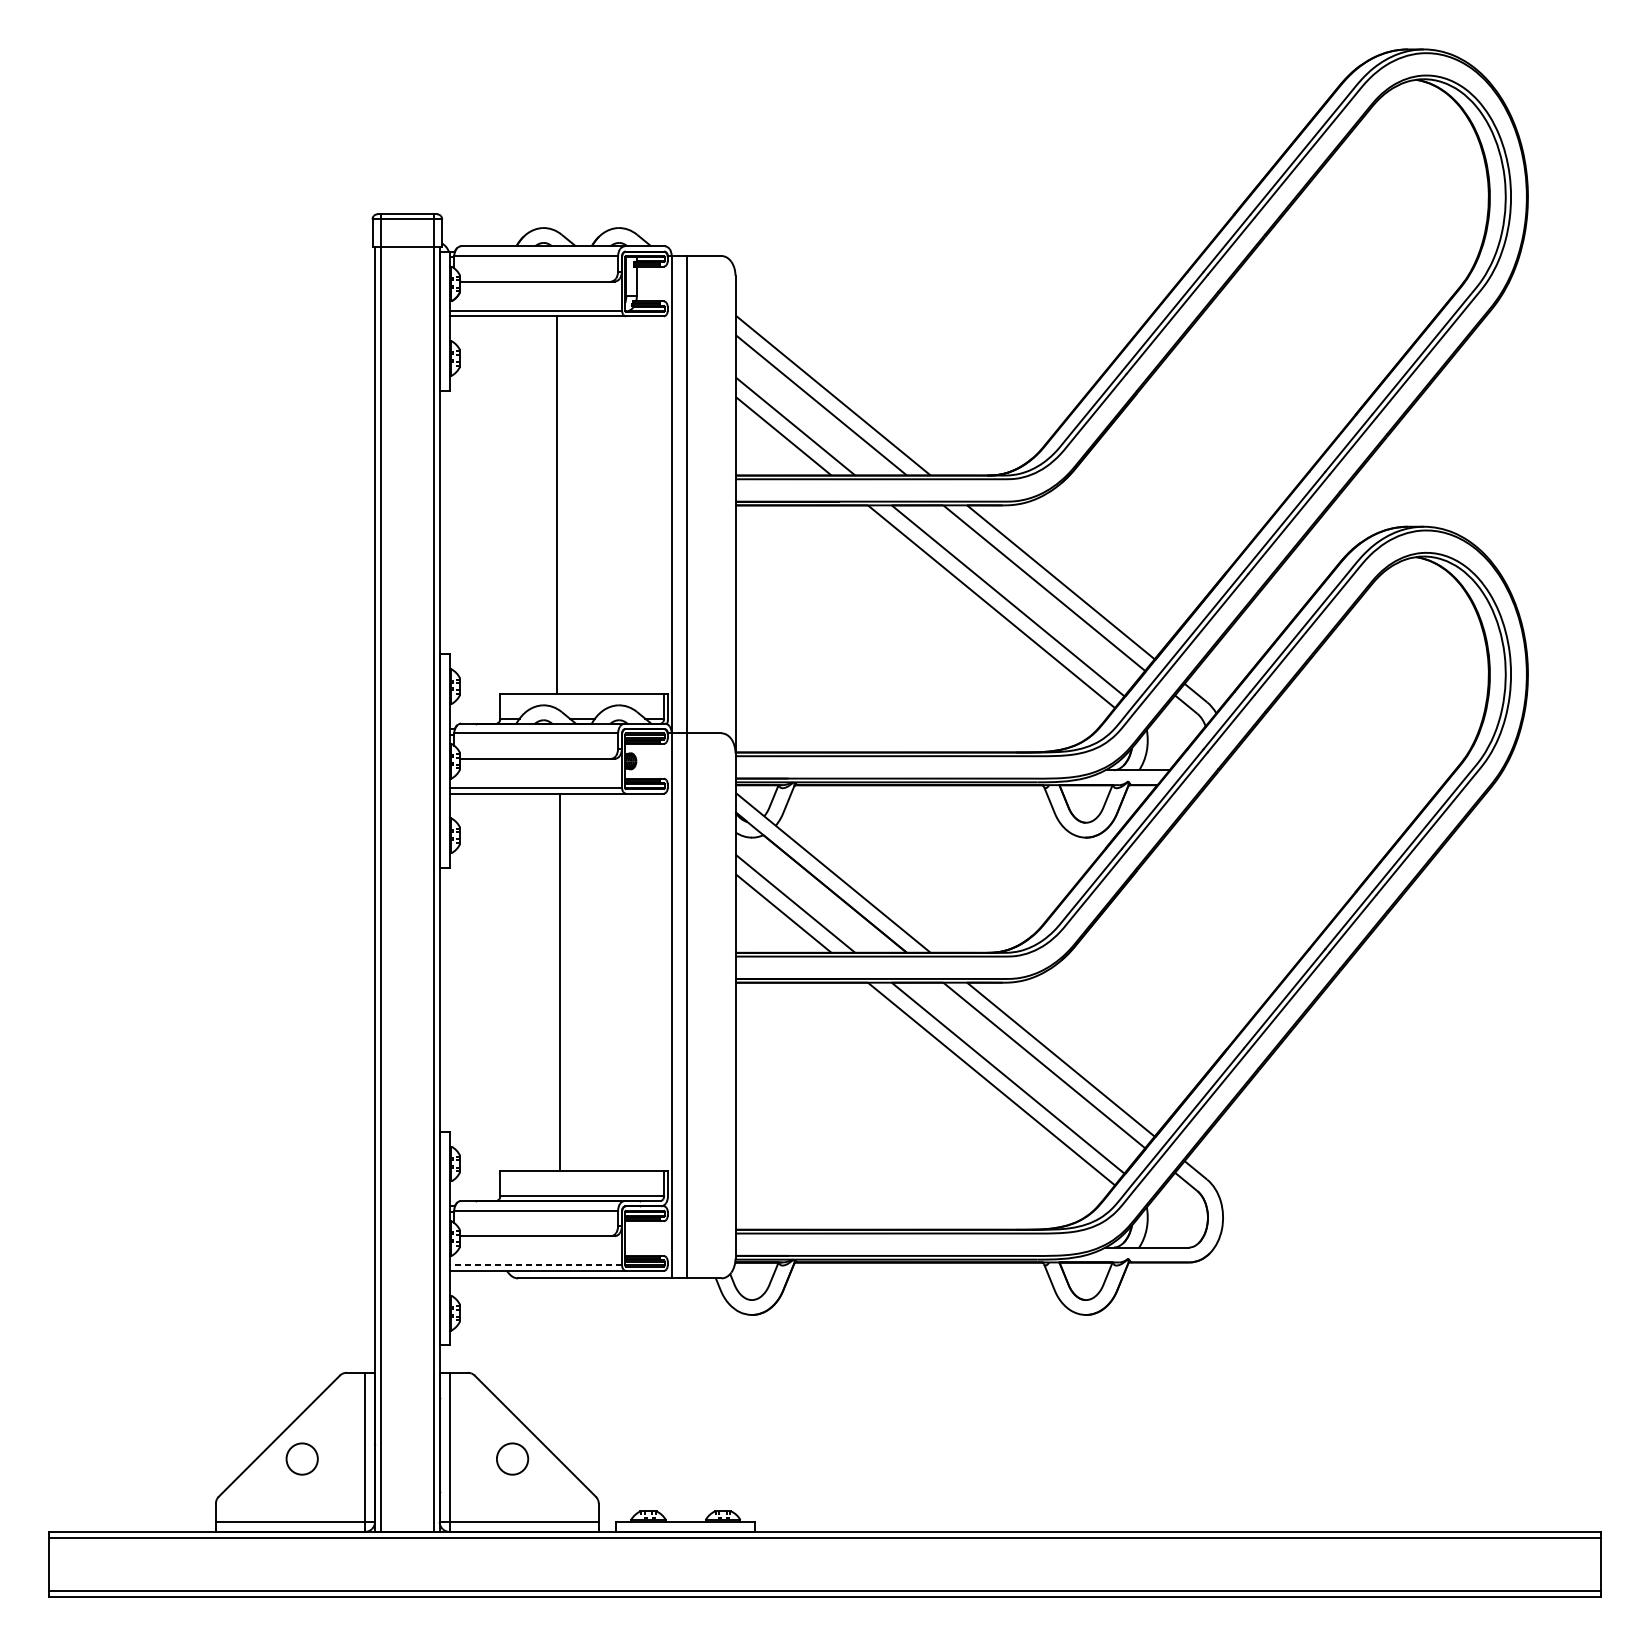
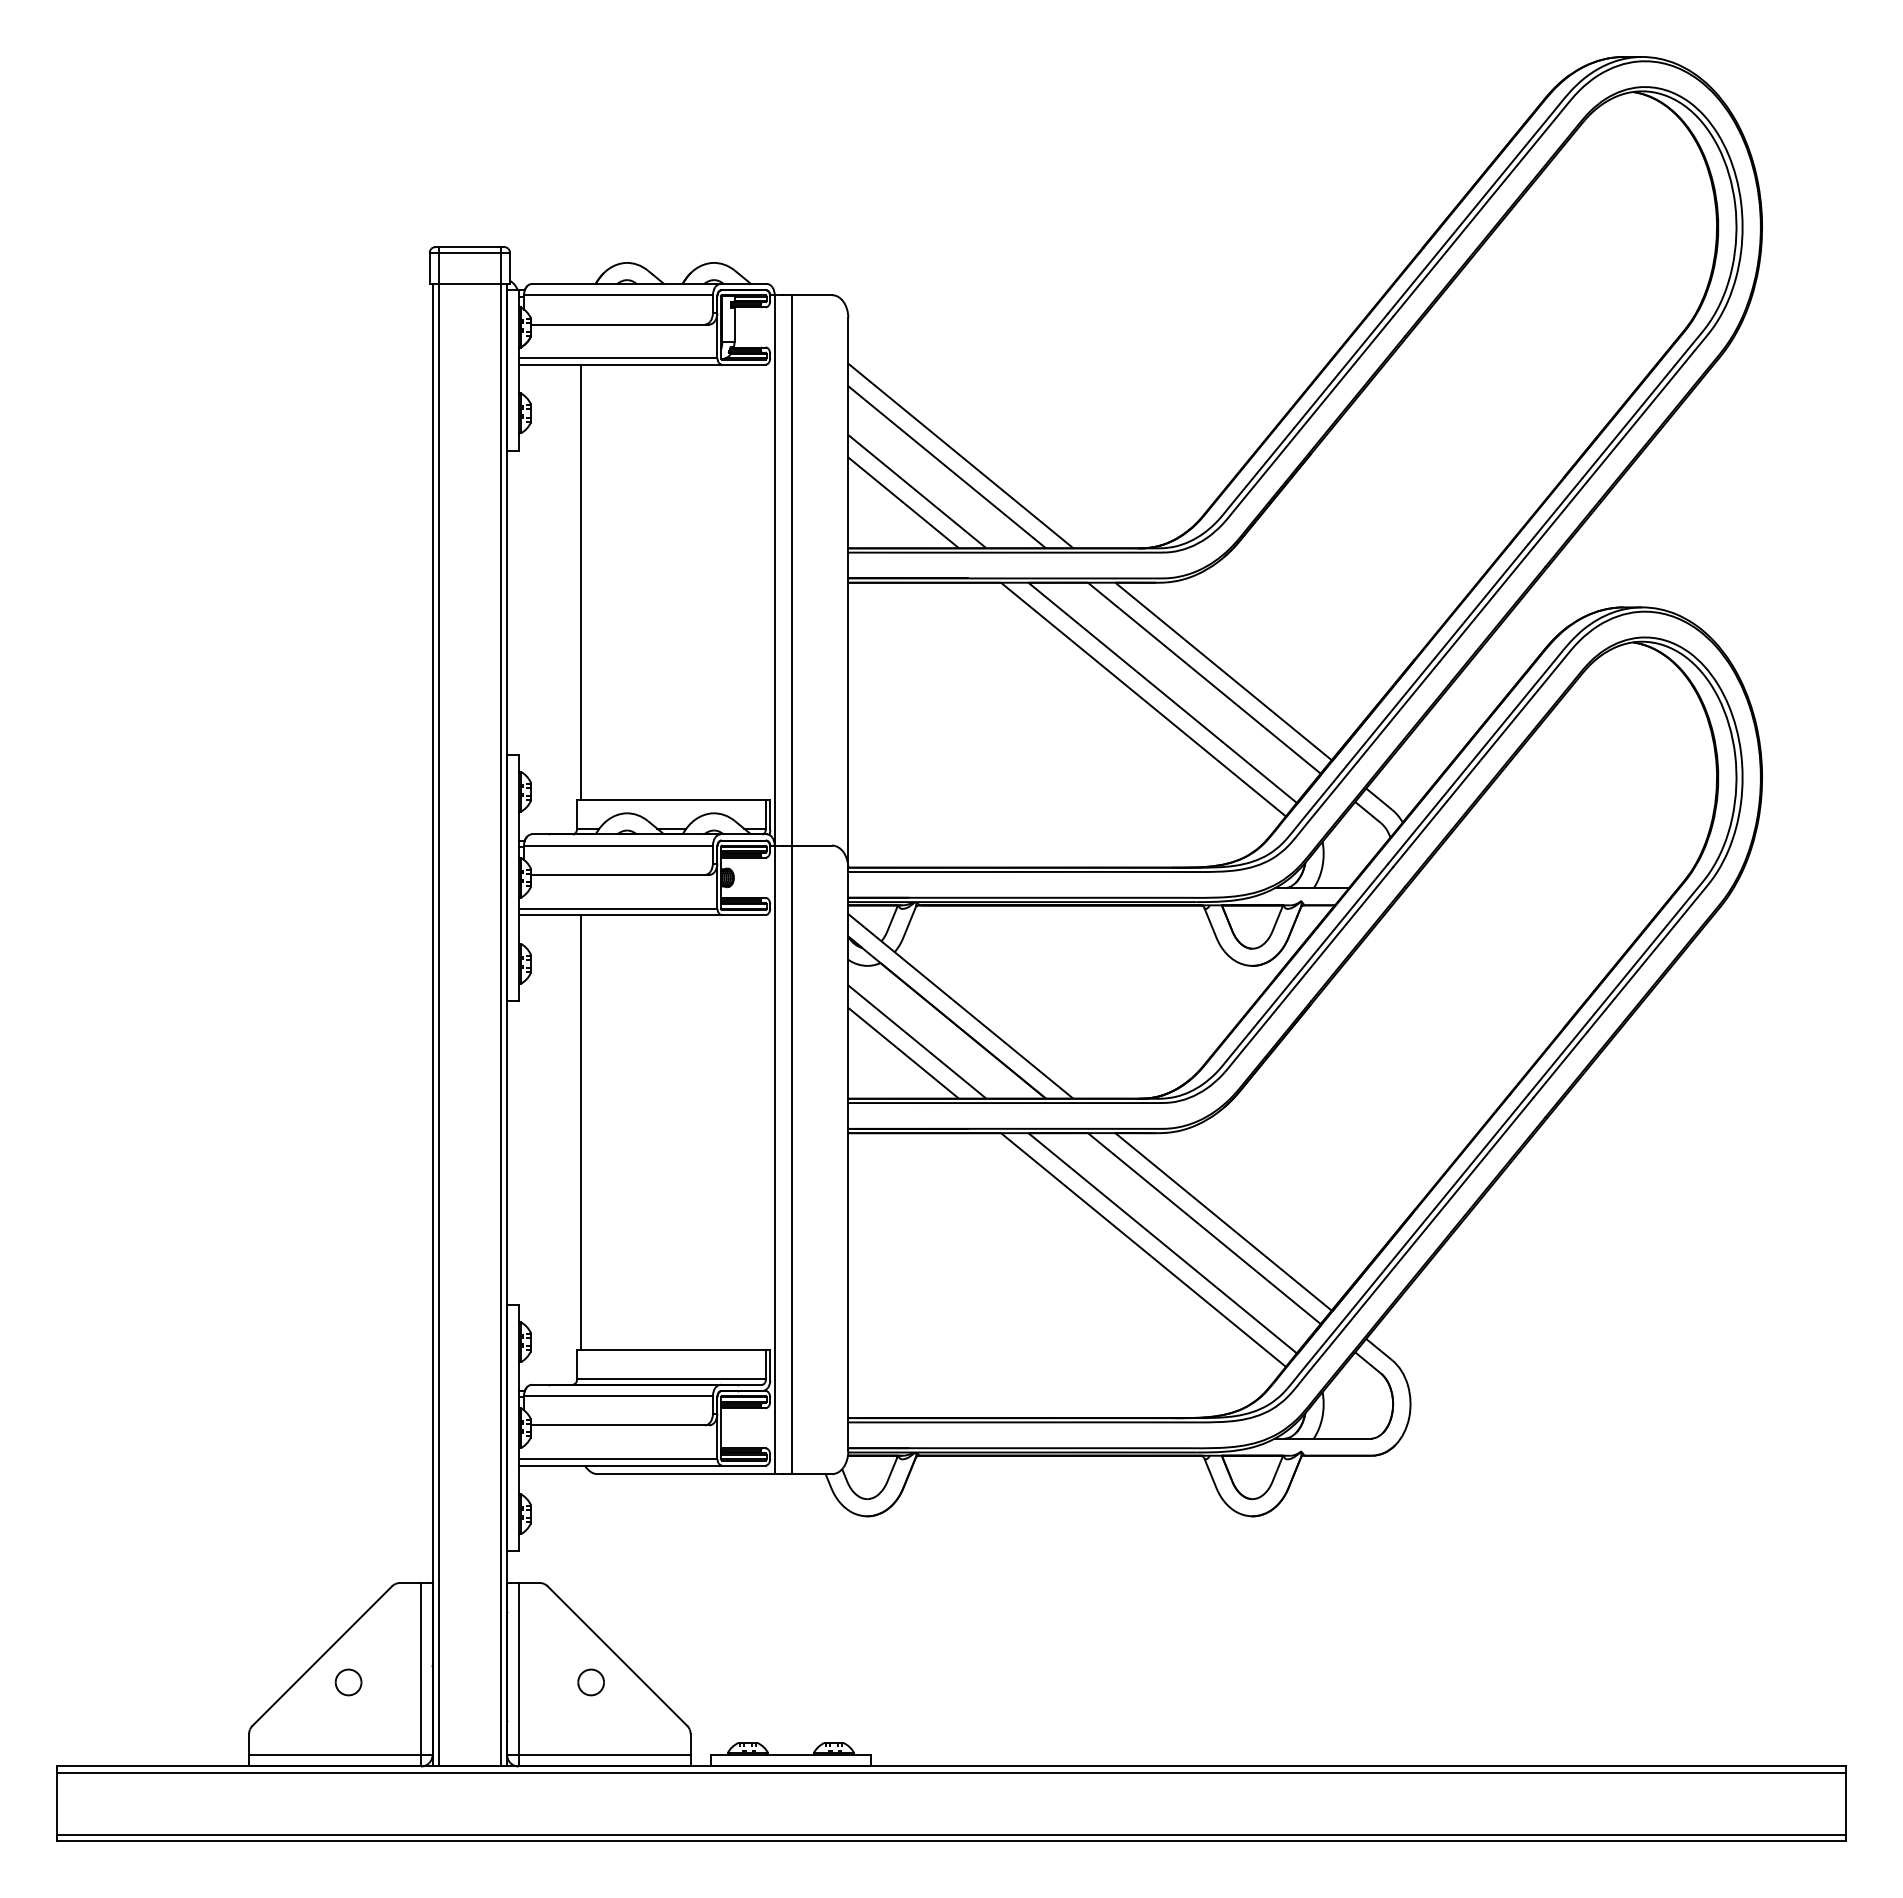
line: (557, 505) -> (581, 582), moved
line: (559, 982) -> (581, 1132), moved
line: (535, 1265) -> (617, 1459), dashed -> solid
part: (302, 1459) -> (348, 1682), size x0.71
part: (511, 1459) -> (590, 1682), size x0.71

